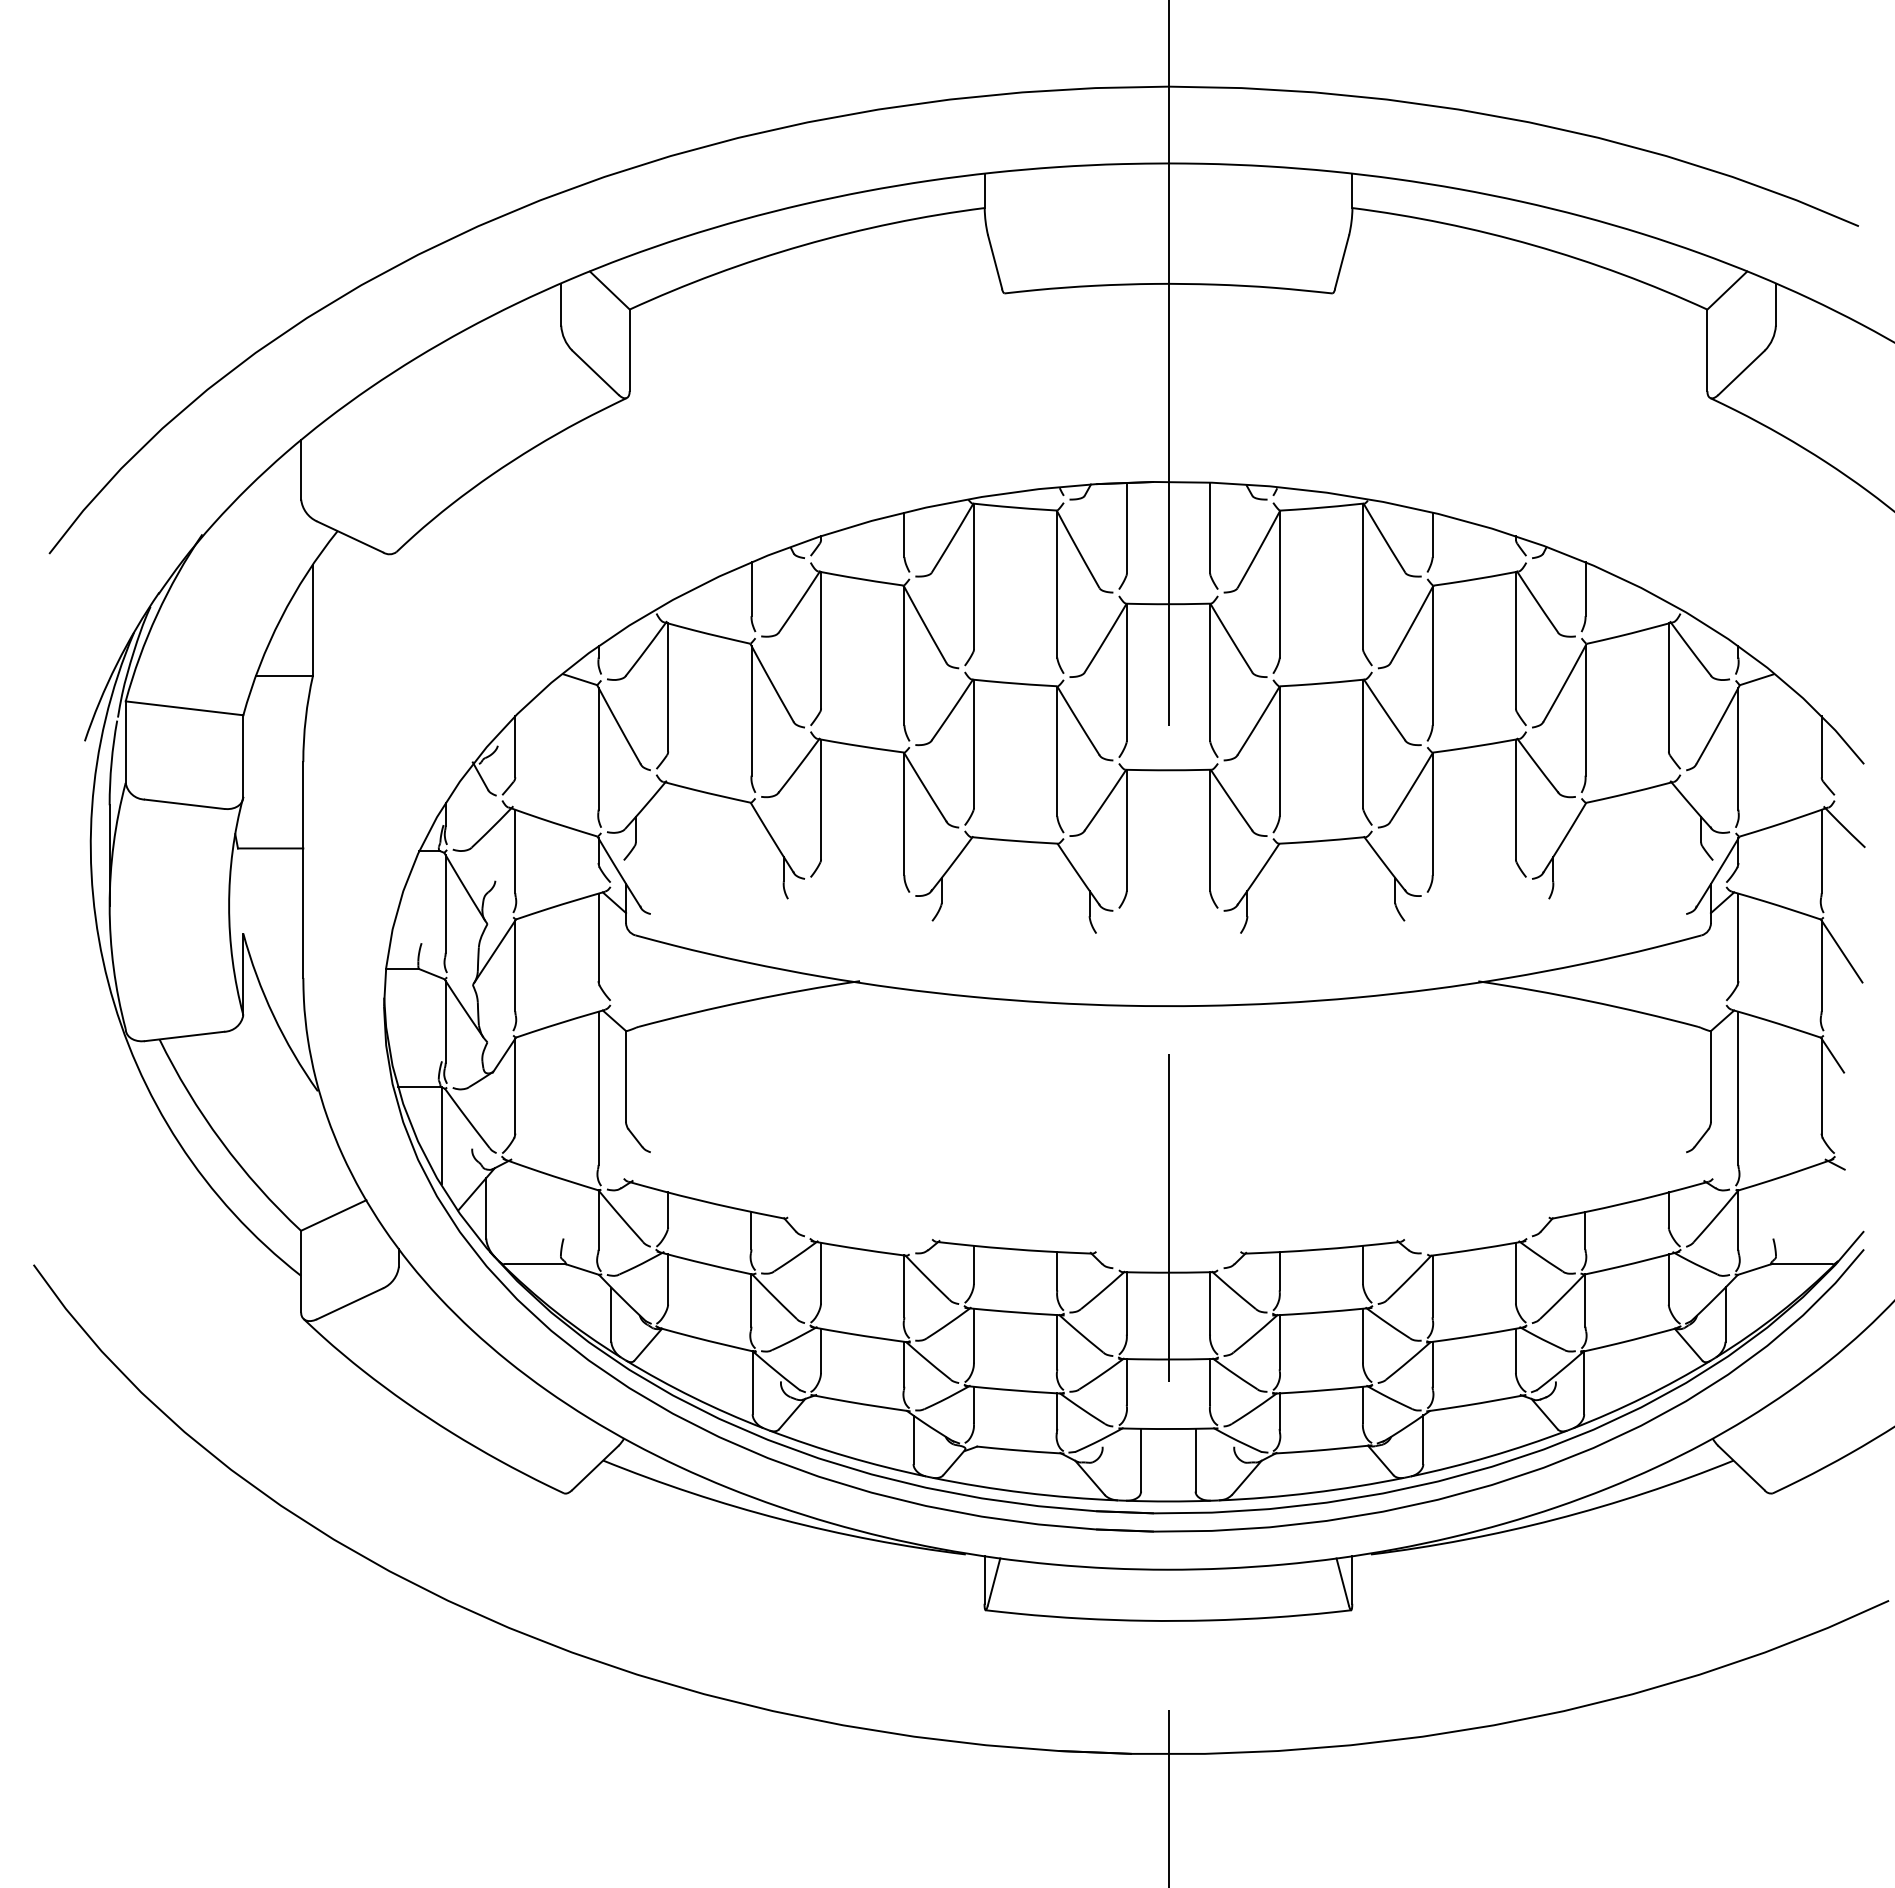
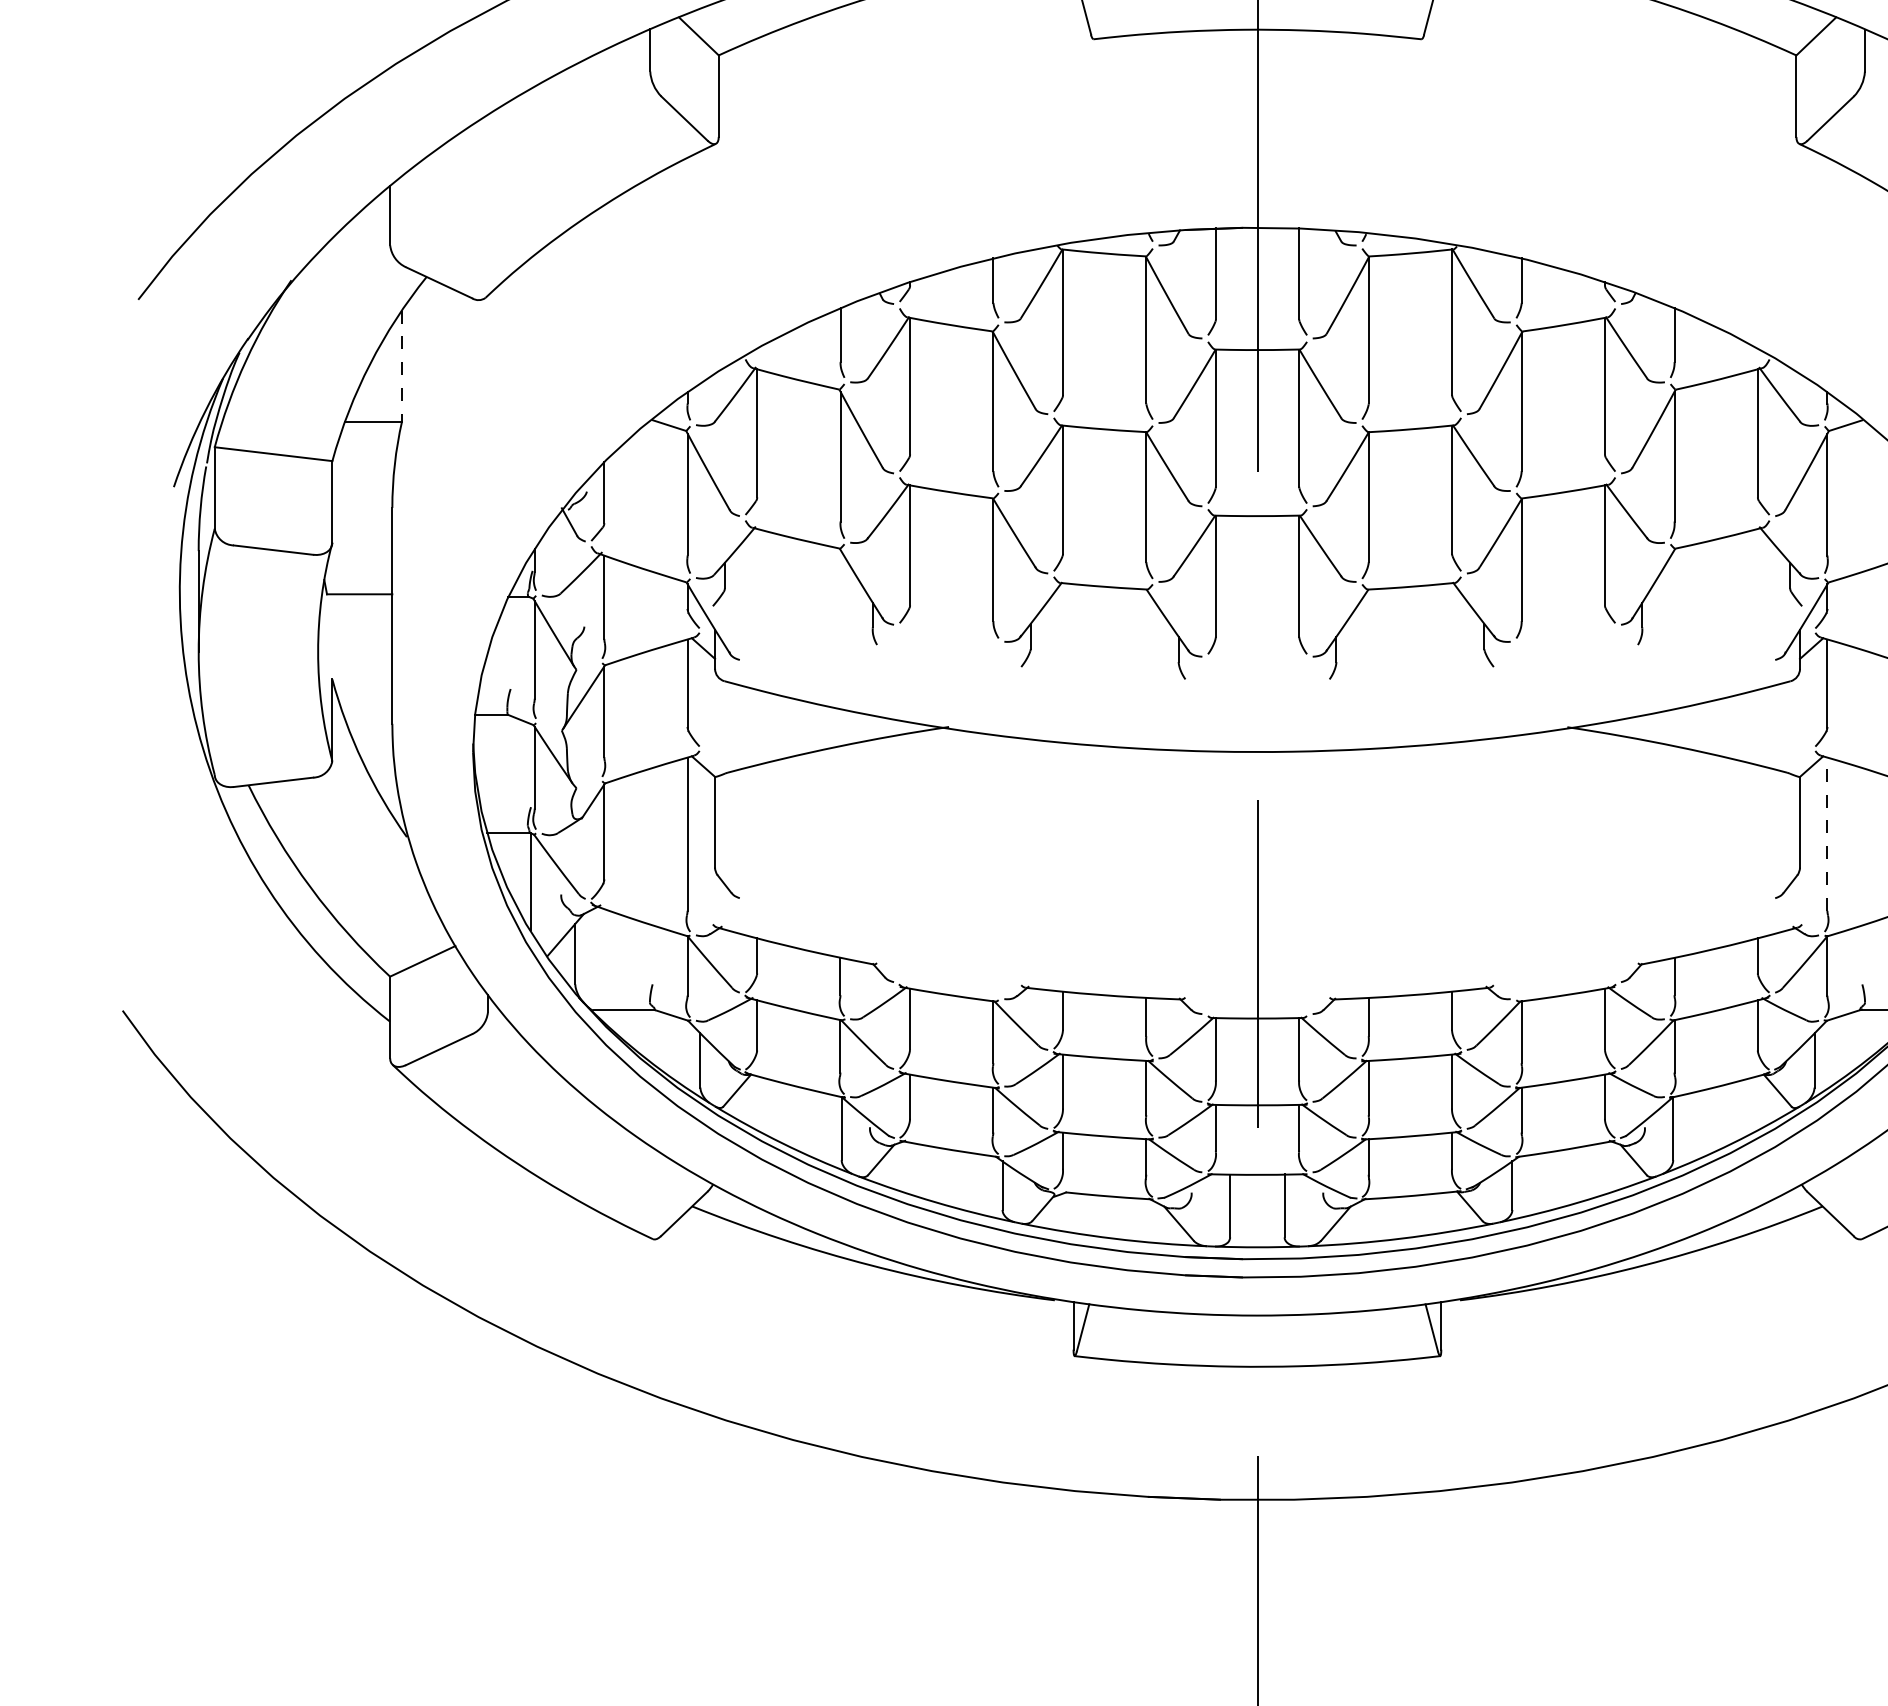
line: (313, 620) -> (402, 366), solid -> dashed
line: (1738, 1088) -> (1827, 834), solid -> dashed

